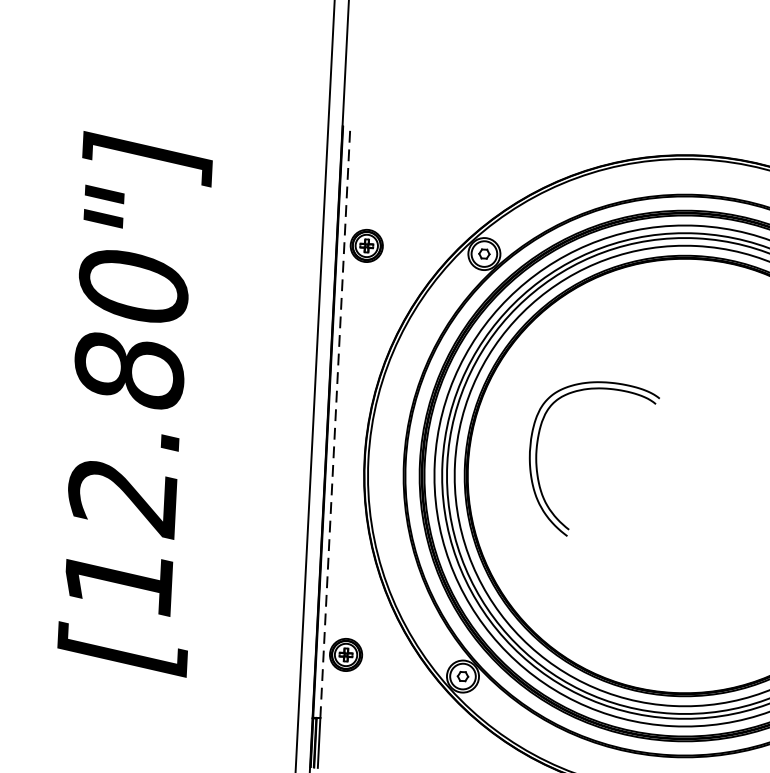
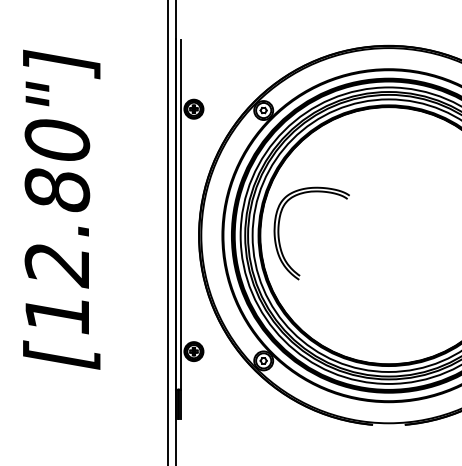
line: (335, 422) -> (180, 214), dashed -> solid
part: (538, 456) -> (279, 233), moved

